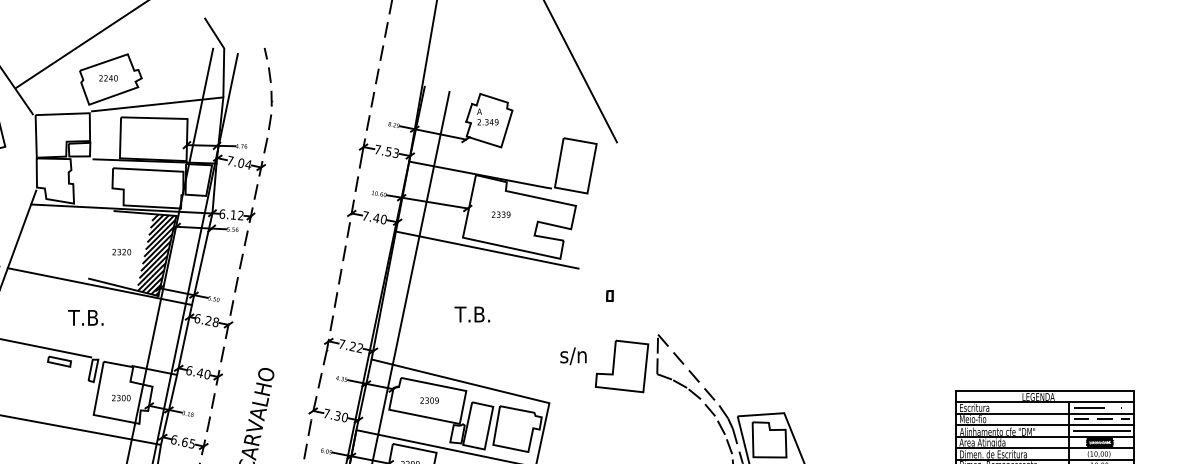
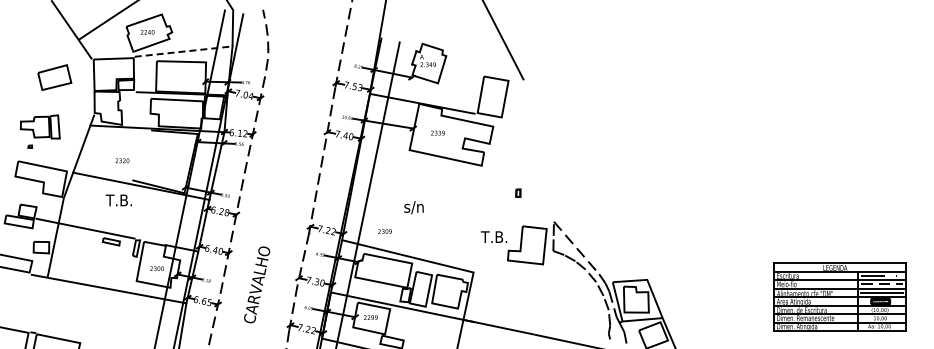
line: (158, 104) -> (184, 51), solid -> dashed
line: (487, 249) -> (427, 158), removed
text: (121, 251) -> (122, 160), moved
hatch: (157, 254) -> (183, 162), removed
text: (472, 315) -> (416, 207), T.B. -> s/n
text: (85, 317) -> (118, 200), moved
text: (577, 355) -> (494, 237), s/n -> T.B.
text: (428, 400) -> (384, 231), moved

